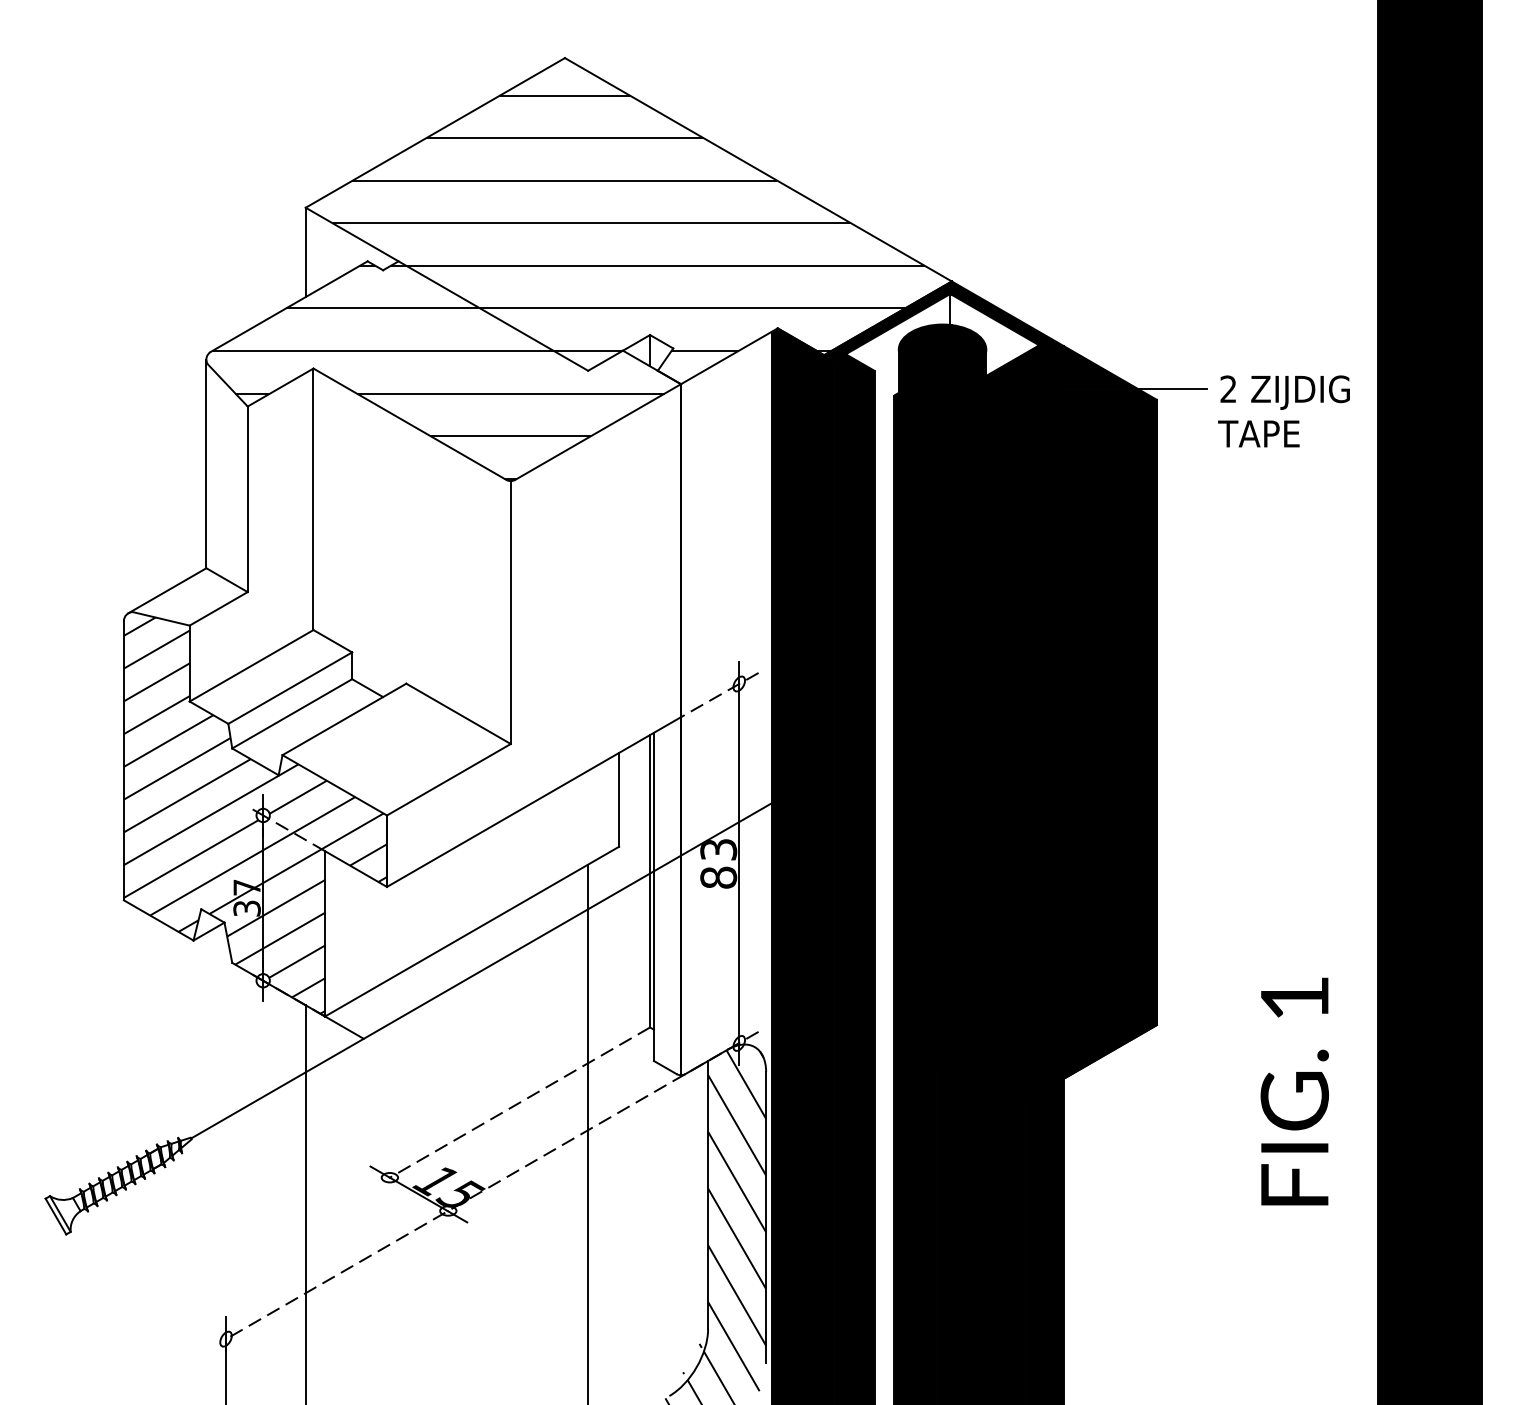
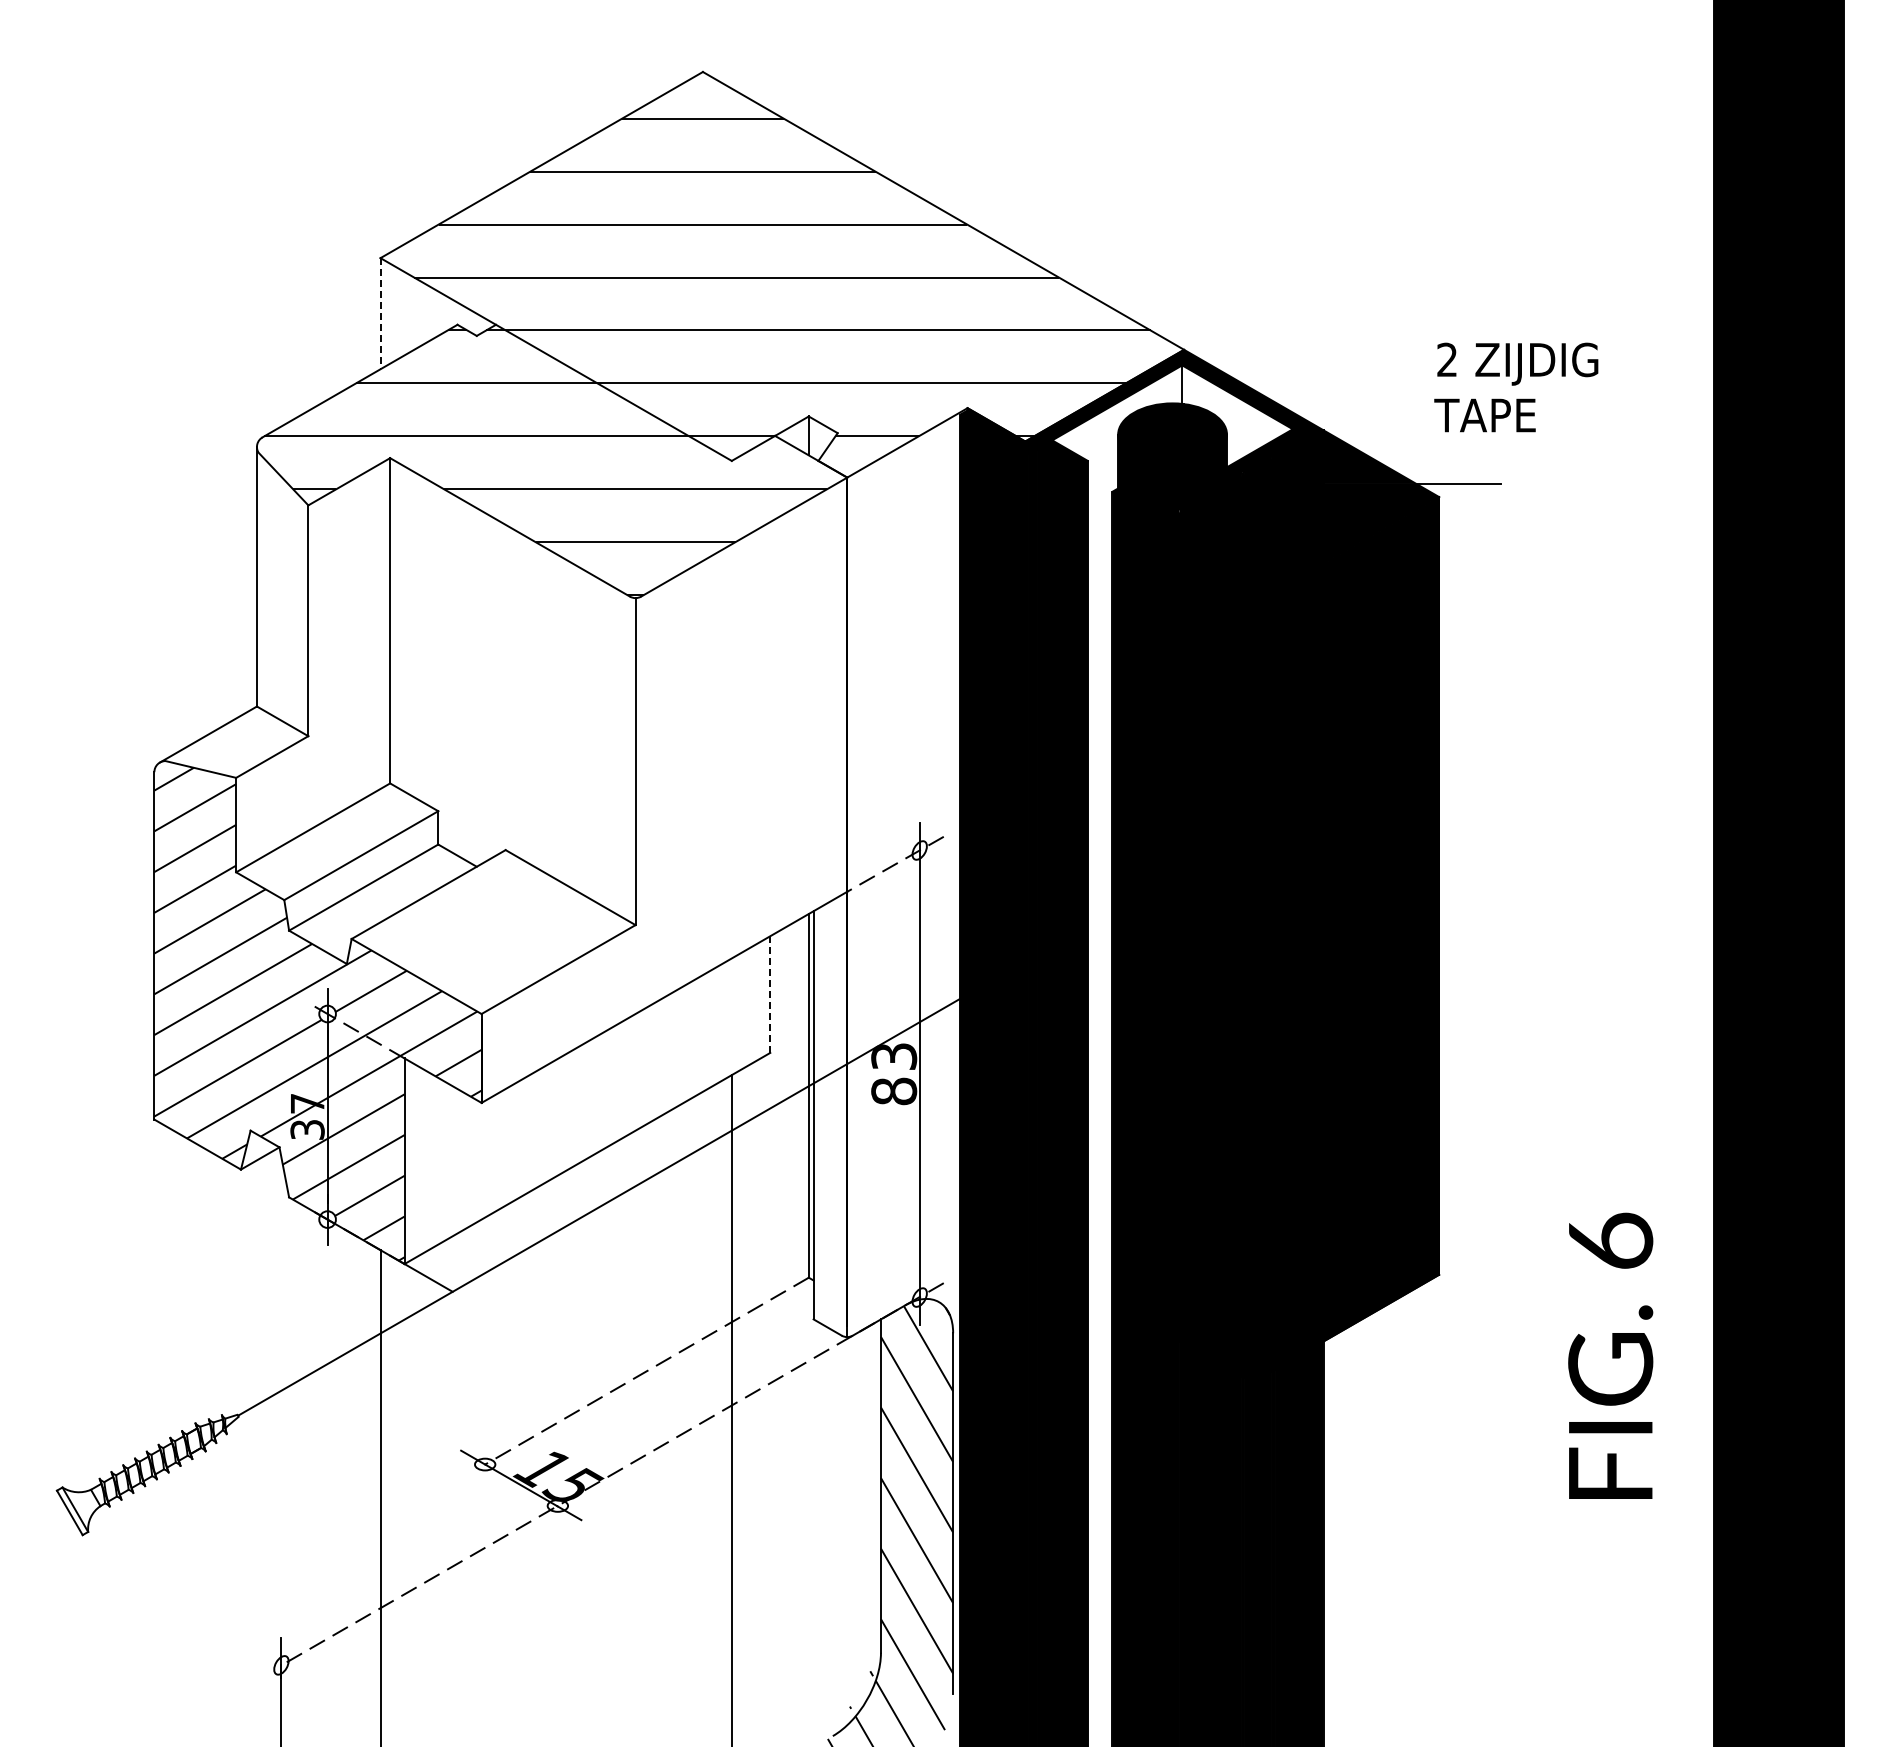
line: (305, 252) -> (380, 313), solid -> dashed
text: (1284, 411) -> (1516, 387), moved
line: (619, 799) -> (770, 994), solid -> dashed
text: (1295, 997) -> (1611, 1240), 1 -> 6

